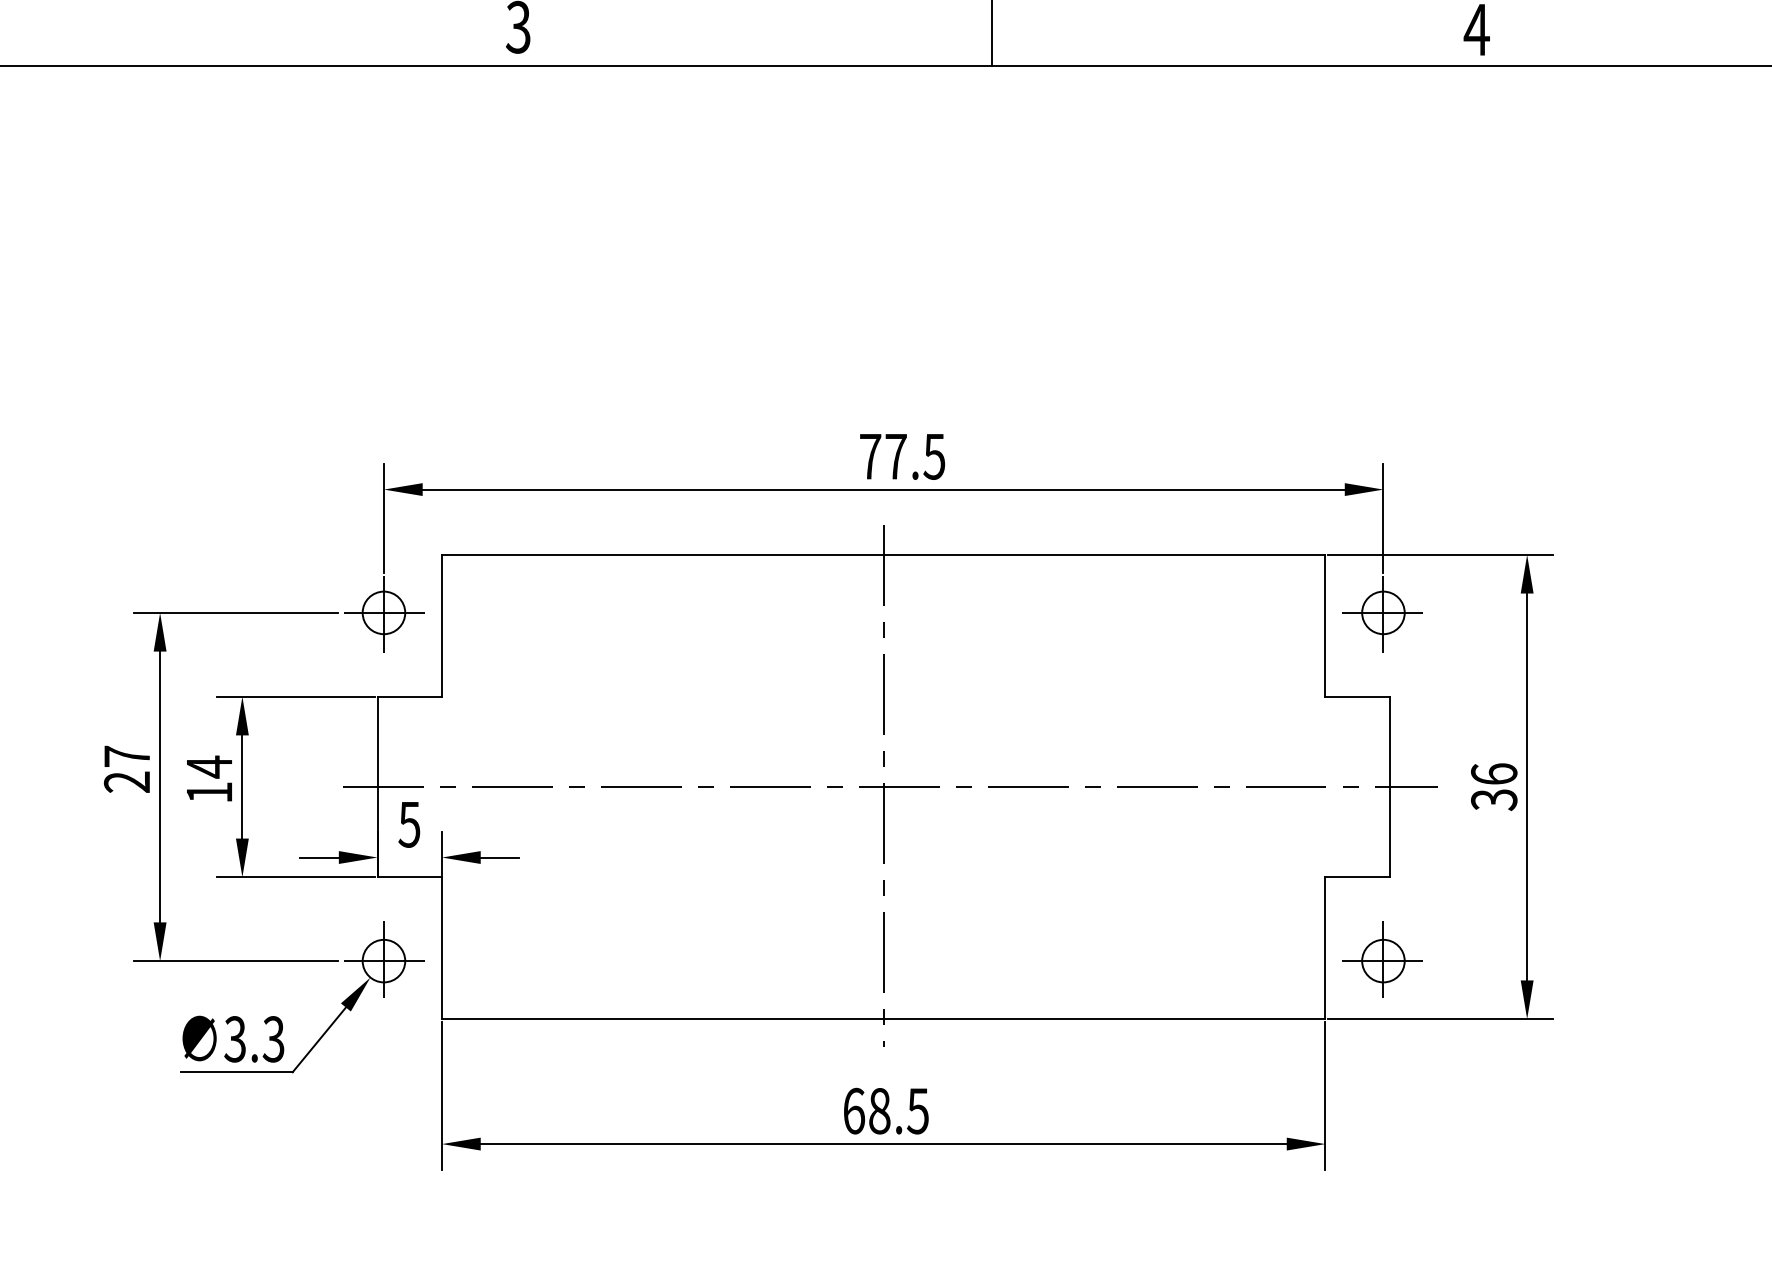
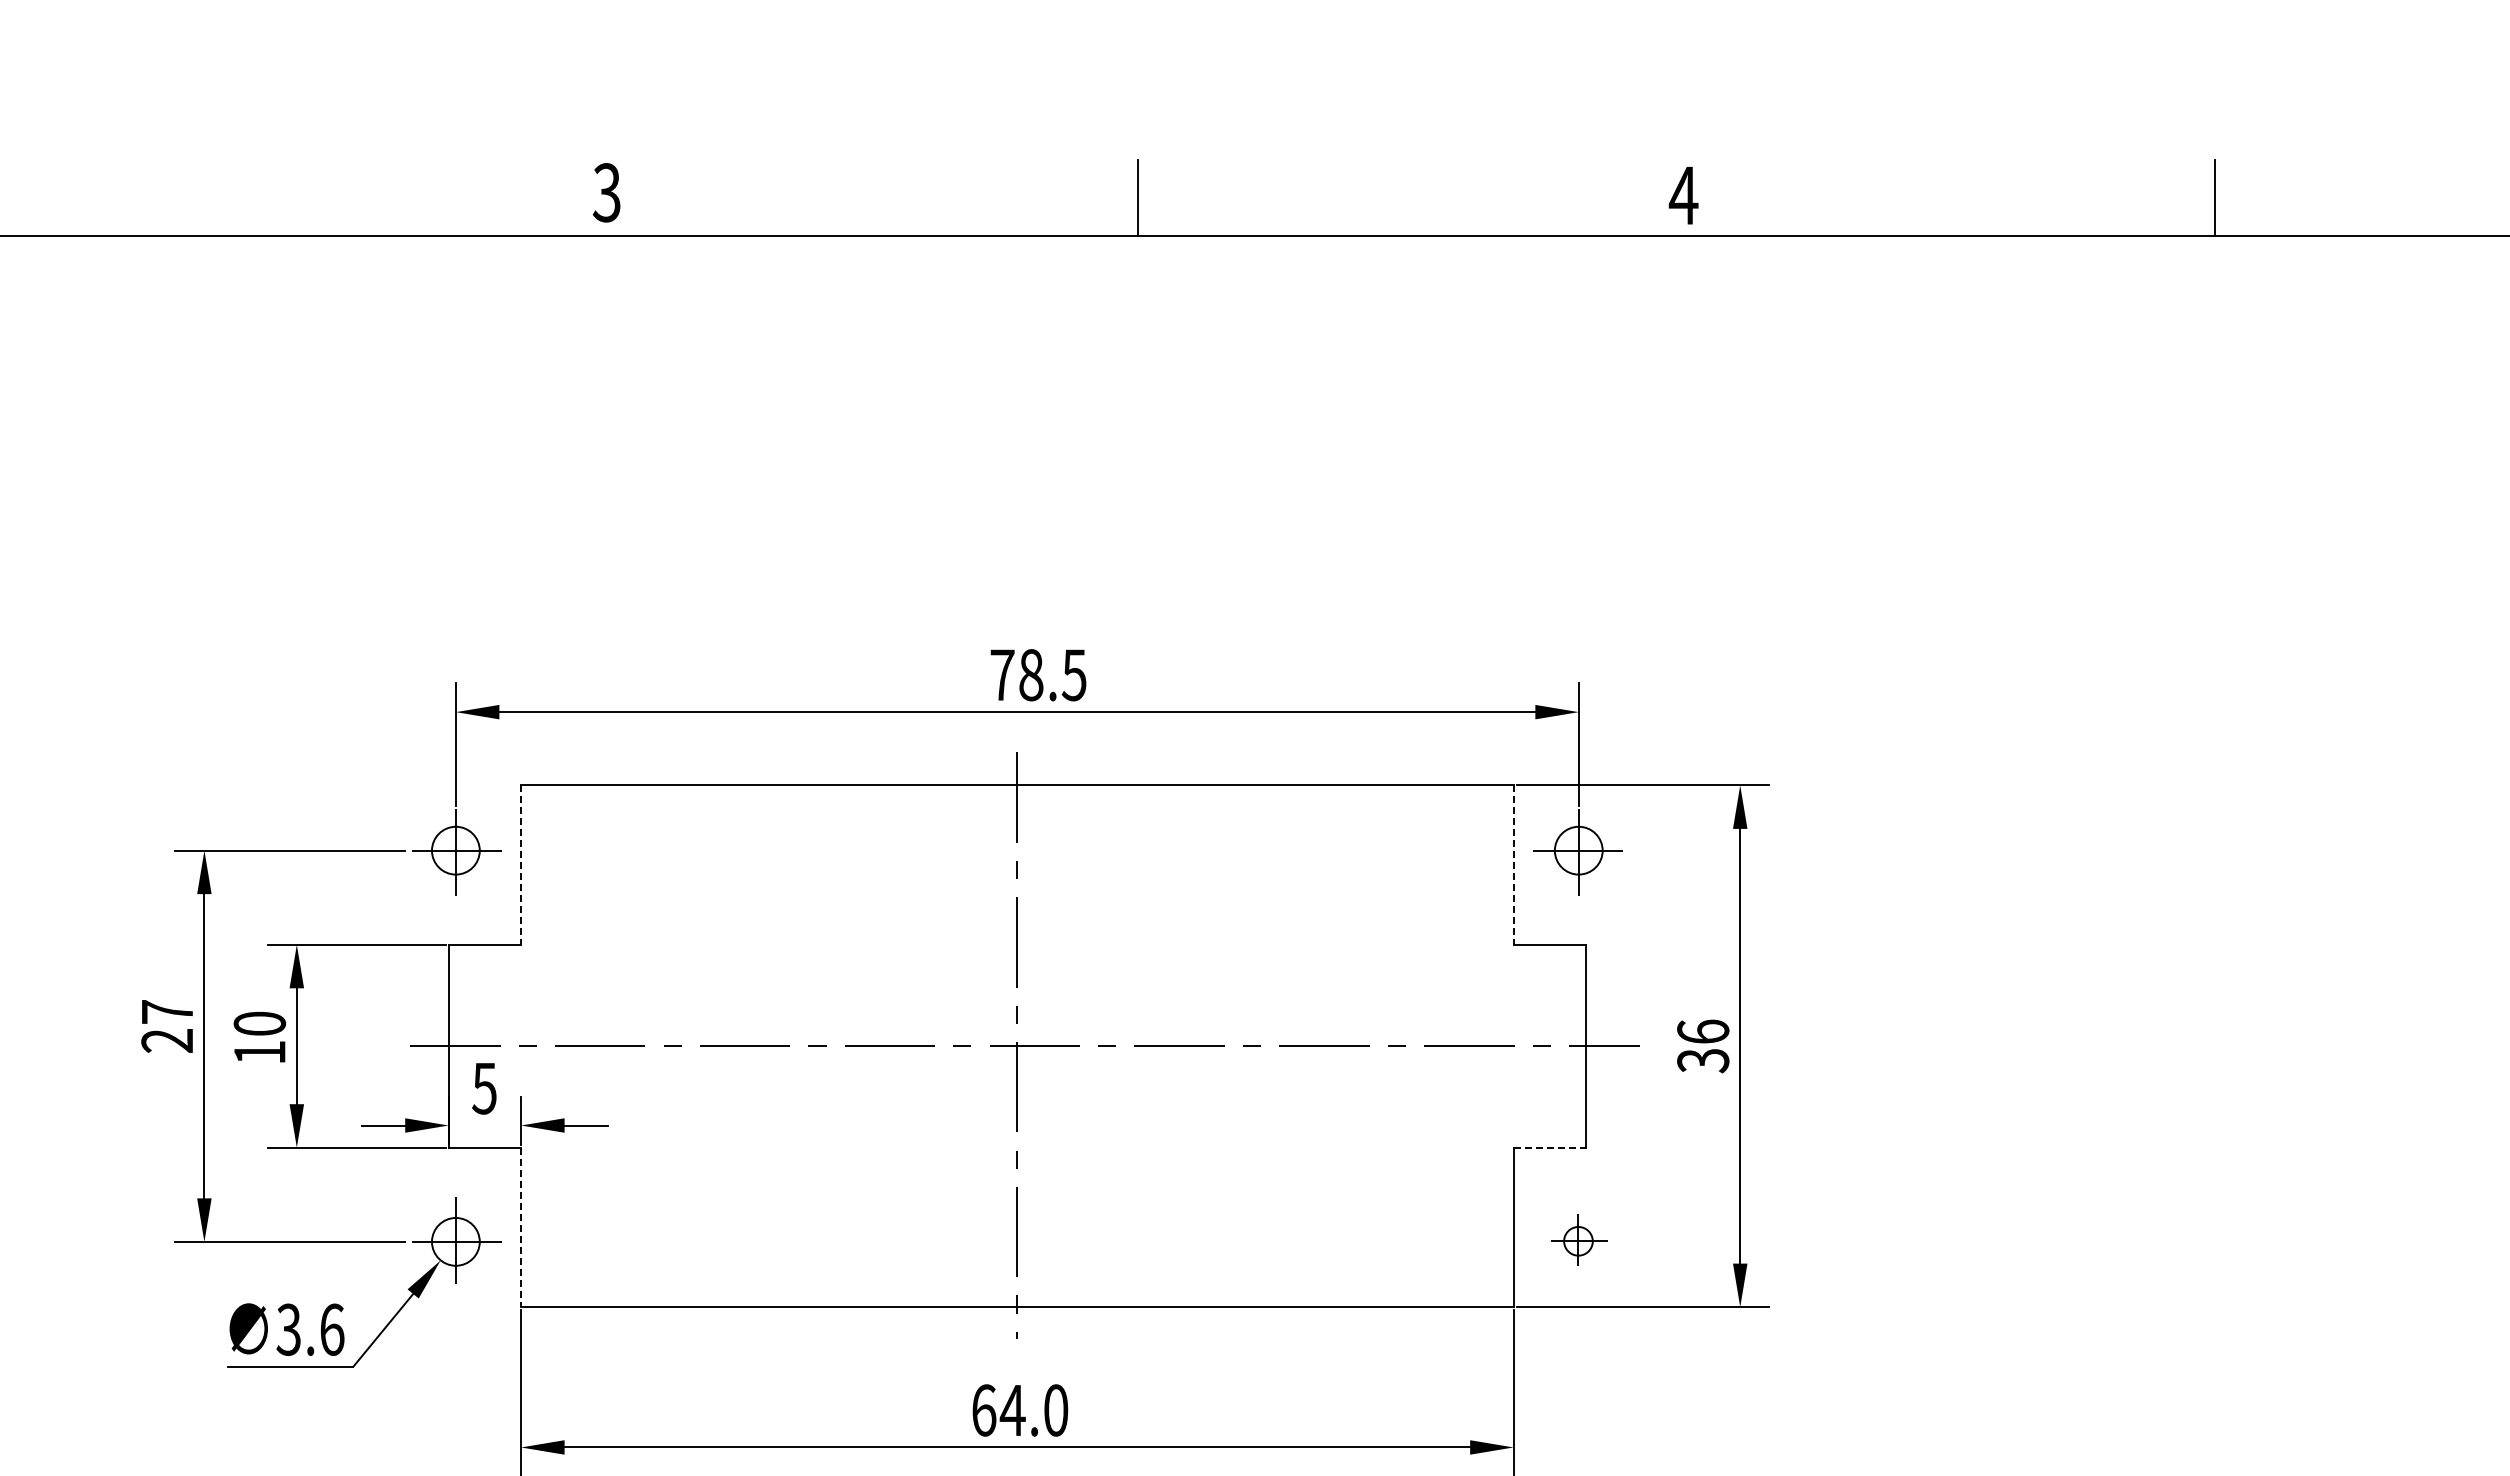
text: (896, 456) -> (1031, 675), 77.5 -> 78.5
line: (442, 626) -> (521, 865), solid -> dashed
line: (1325, 626) -> (1513, 865), solid -> dashed
text: (209, 767) -> (259, 1024), 14 -> 10
line: (1358, 877) -> (1550, 1147), solid -> dashed
line: (442, 948) -> (521, 1227), solid -> dashed
part: (1382, 959) -> (1577, 1240), size x0.6
text: (273, 1039) -> (331, 1329), 3.3 -> 3.6
text: (898, 1111) -> (1033, 1410), 68.5 -> 64.0

